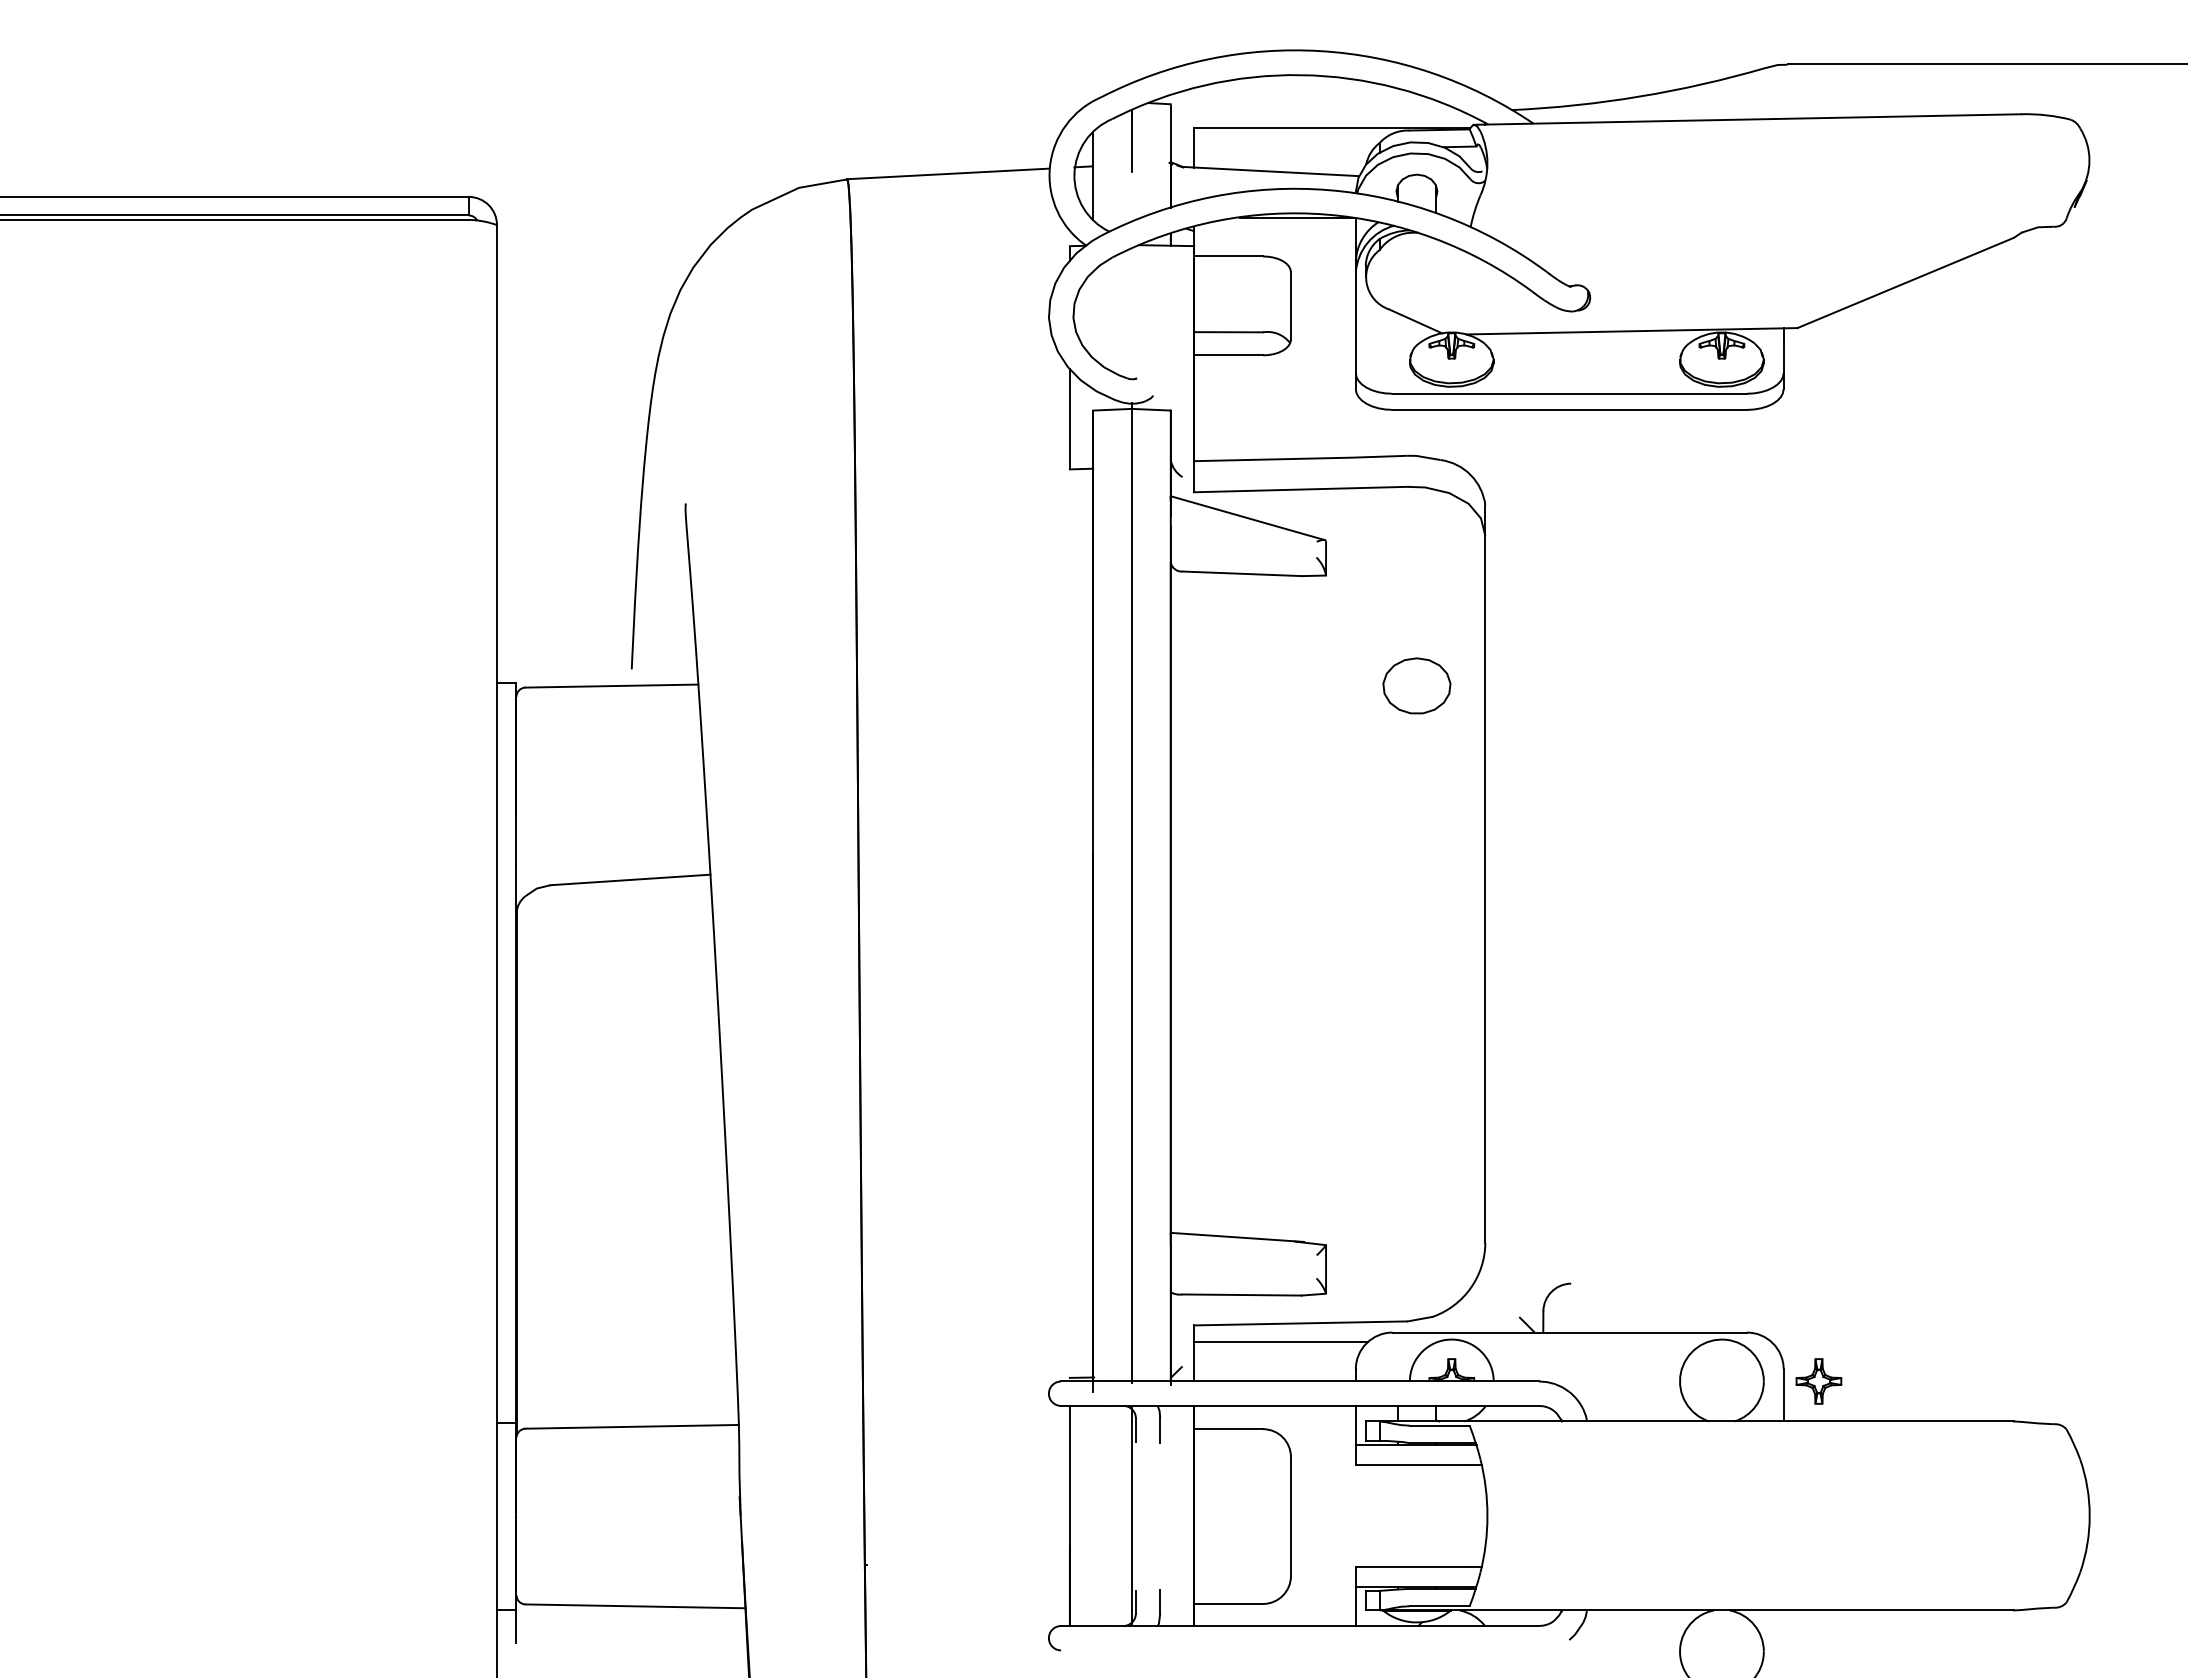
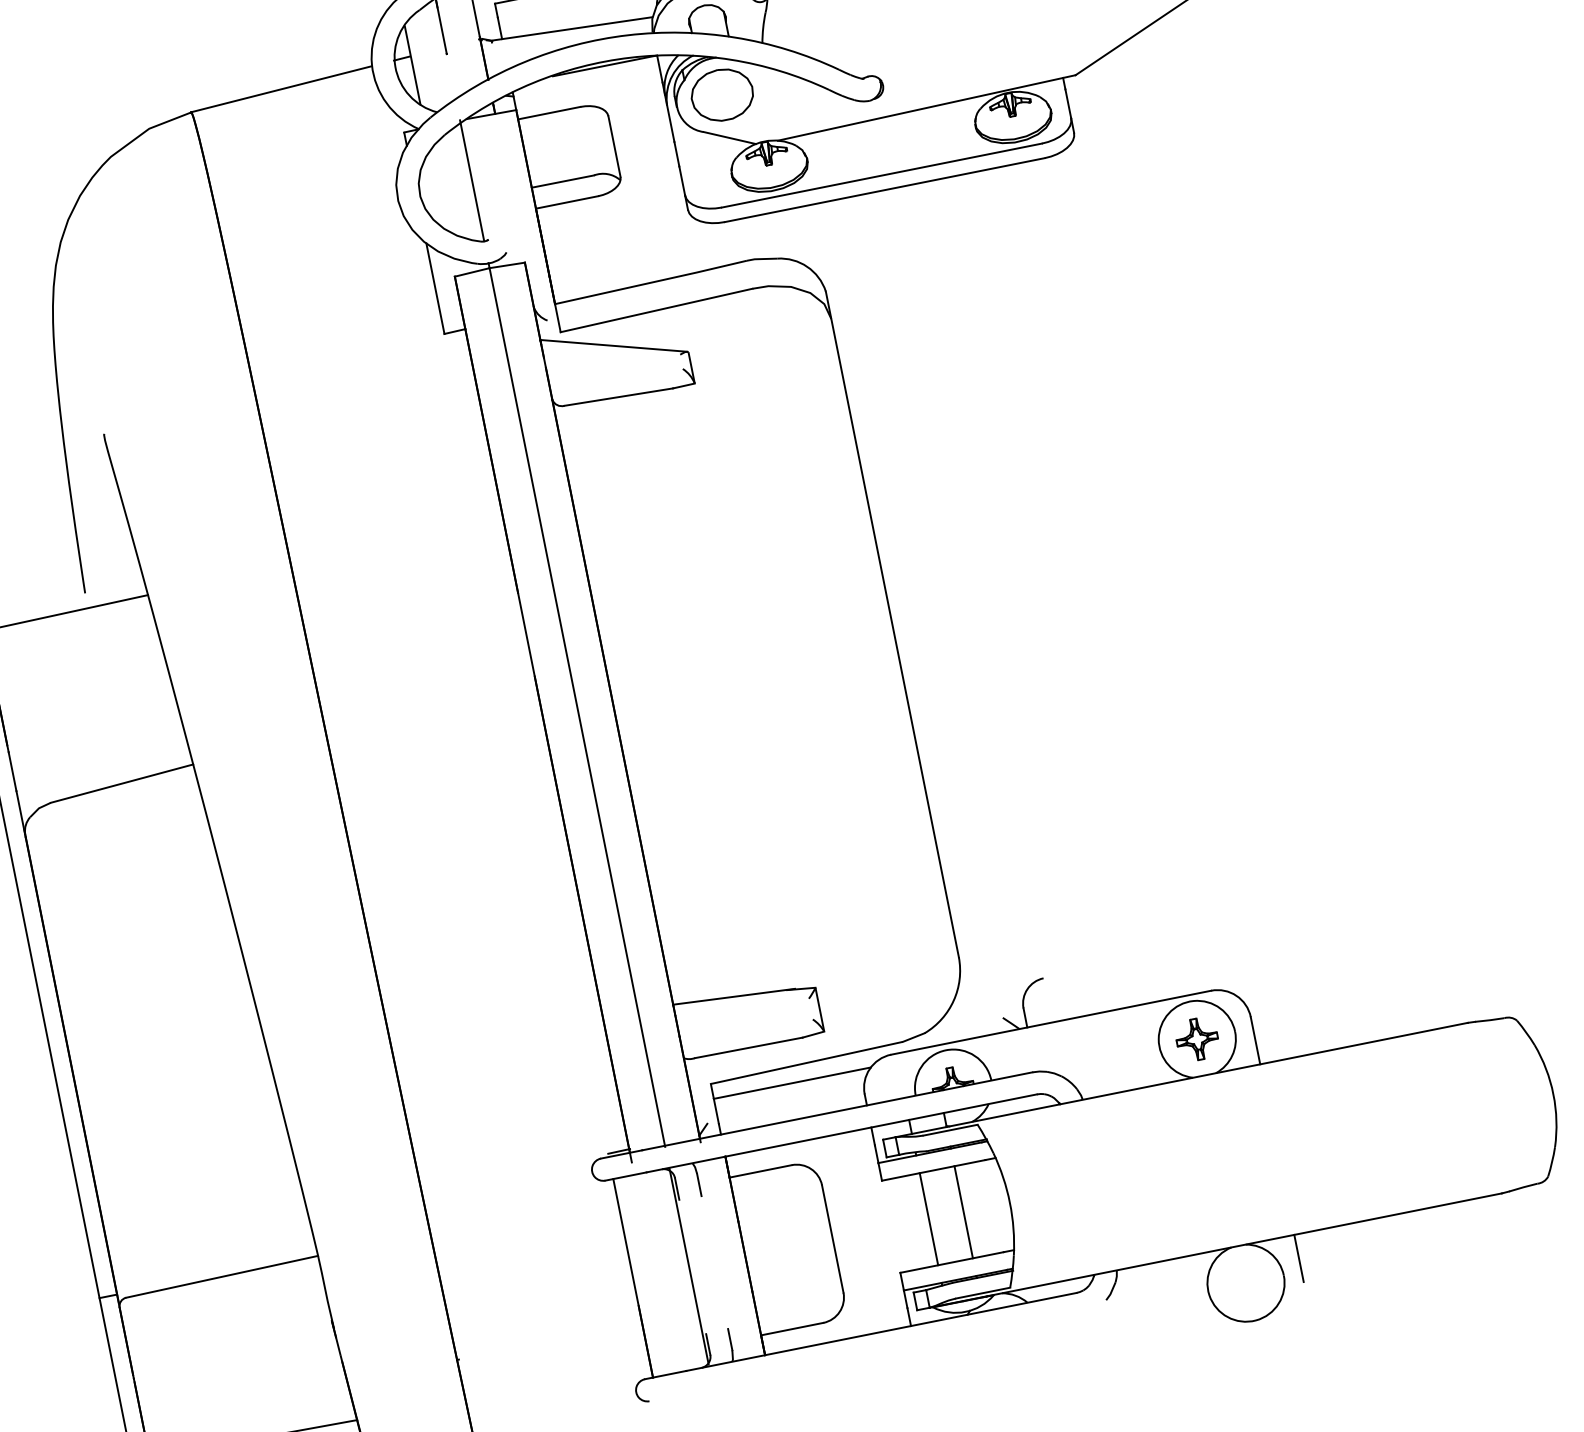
line: (1131, 312) -> (471, 181), added
part: (1416, 685) -> (721, 94), moved
part: (1818, 1381) -> (1196, 1039), moved
line: (1397, 1515) -> (928, 1218), added
line: (1436, 1515) -> (963, 1211), added
line: (1783, 1636) -> (1298, 1258), added

